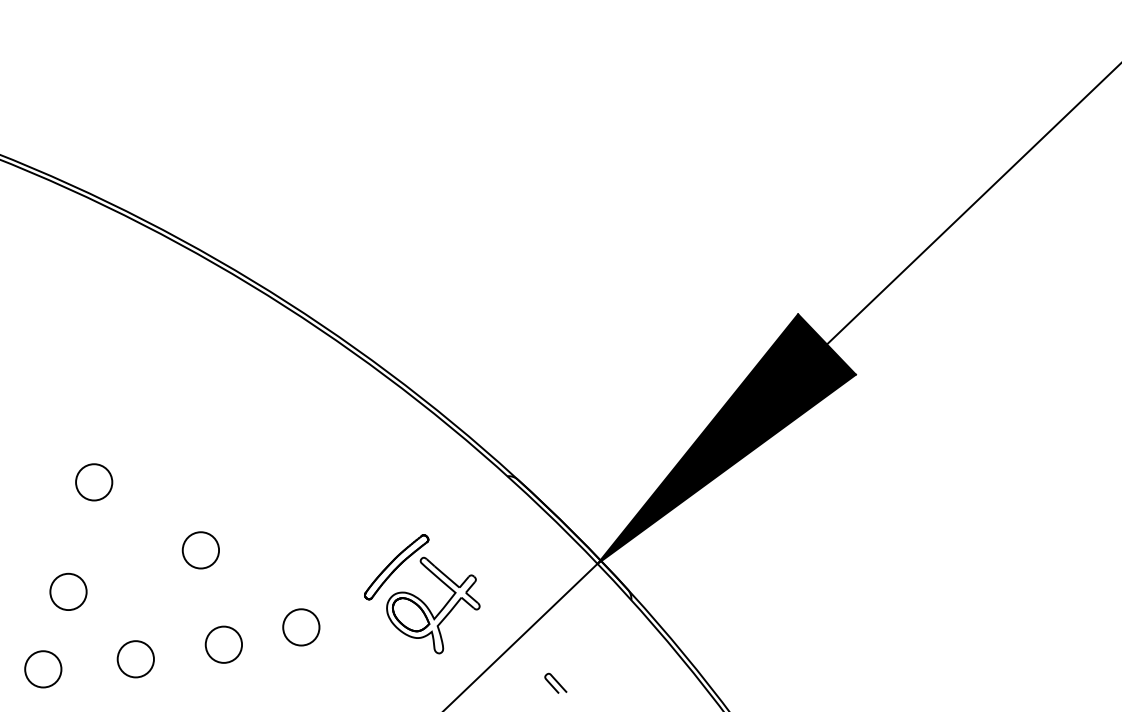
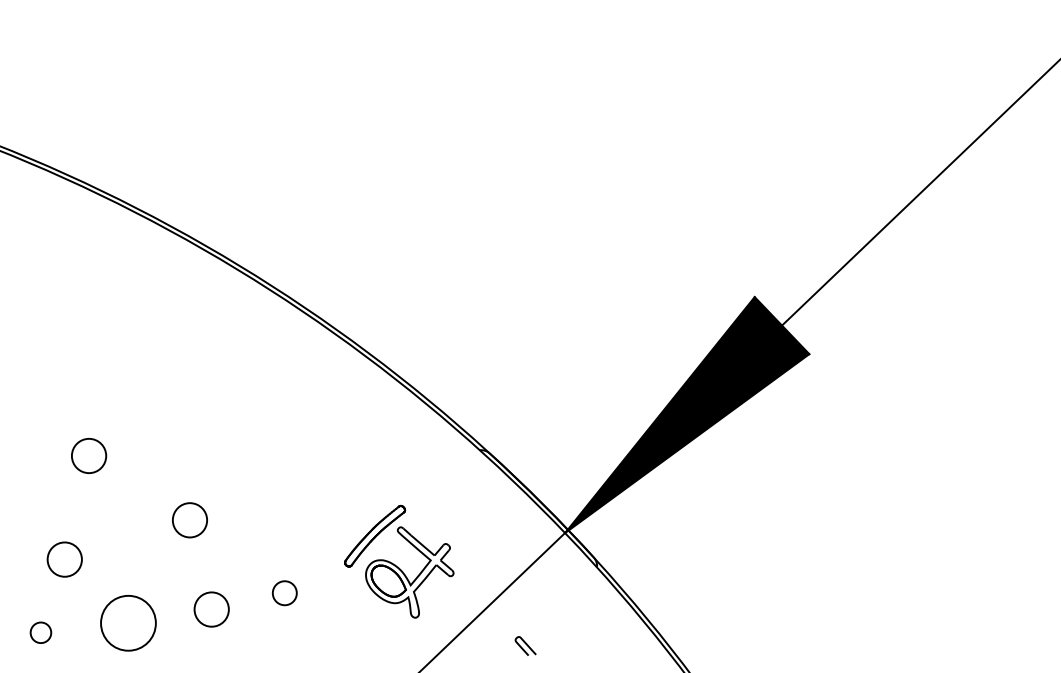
circle: (300, 627) -> (284, 593), size x0.7
circle: (135, 659) -> (128, 623), size x1.6
circle: (42, 669) -> (40, 632), size x0.6

